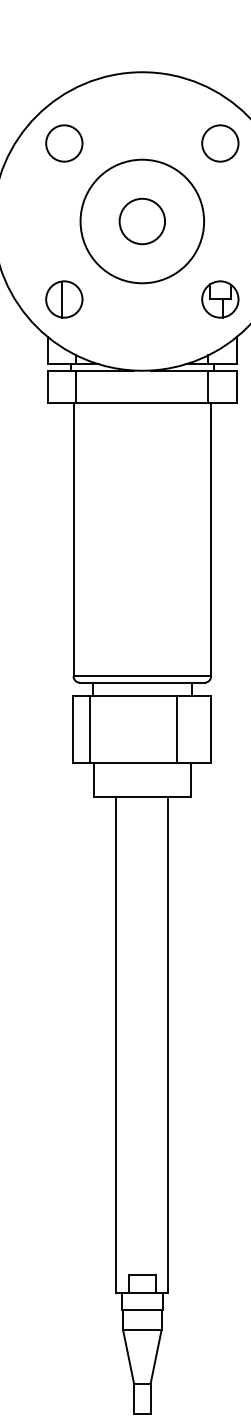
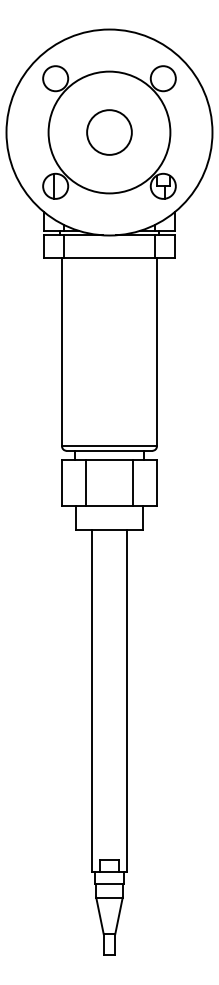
circle: (142, 221) -> (109, 132), size x1.43
circle: (142, 221) -> (109, 132), size x1.43
line: (90, 728) -> (85, 482), moved

